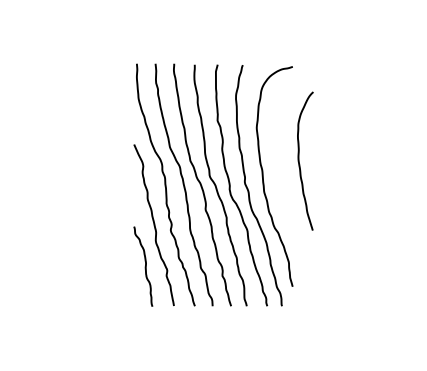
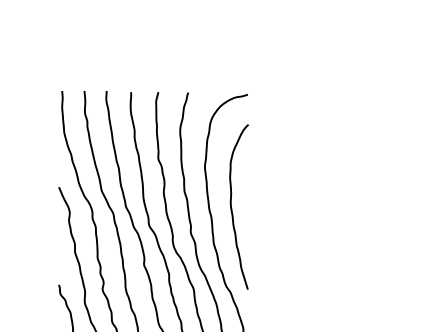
curve: (299, 160) -> (232, 206), moved

